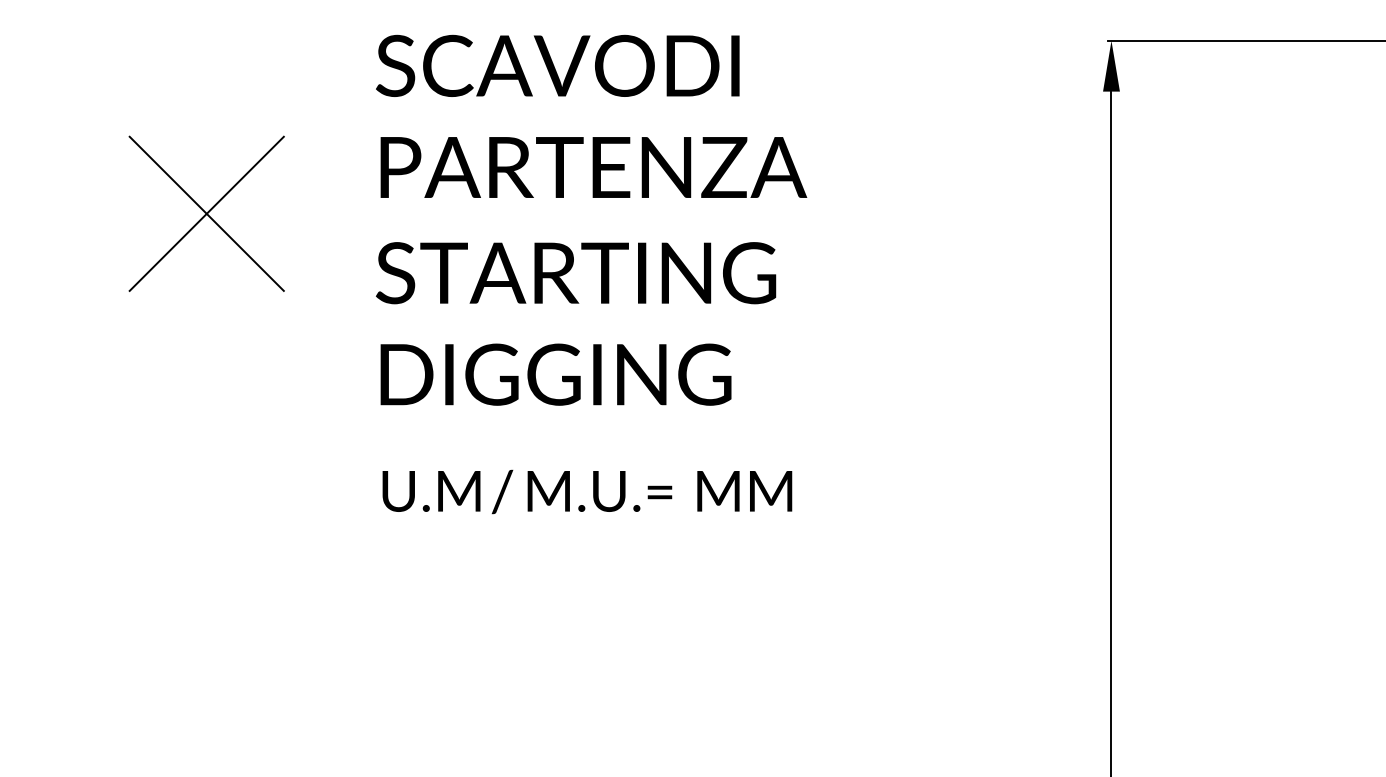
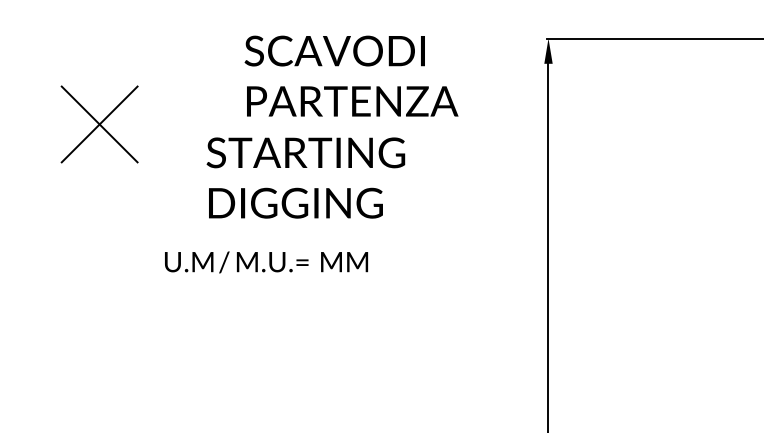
text: (591, 115) -> (351, 75), moved
text: (575, 322) -> (305, 177), moved
text: (587, 492) -> (266, 262), moved

